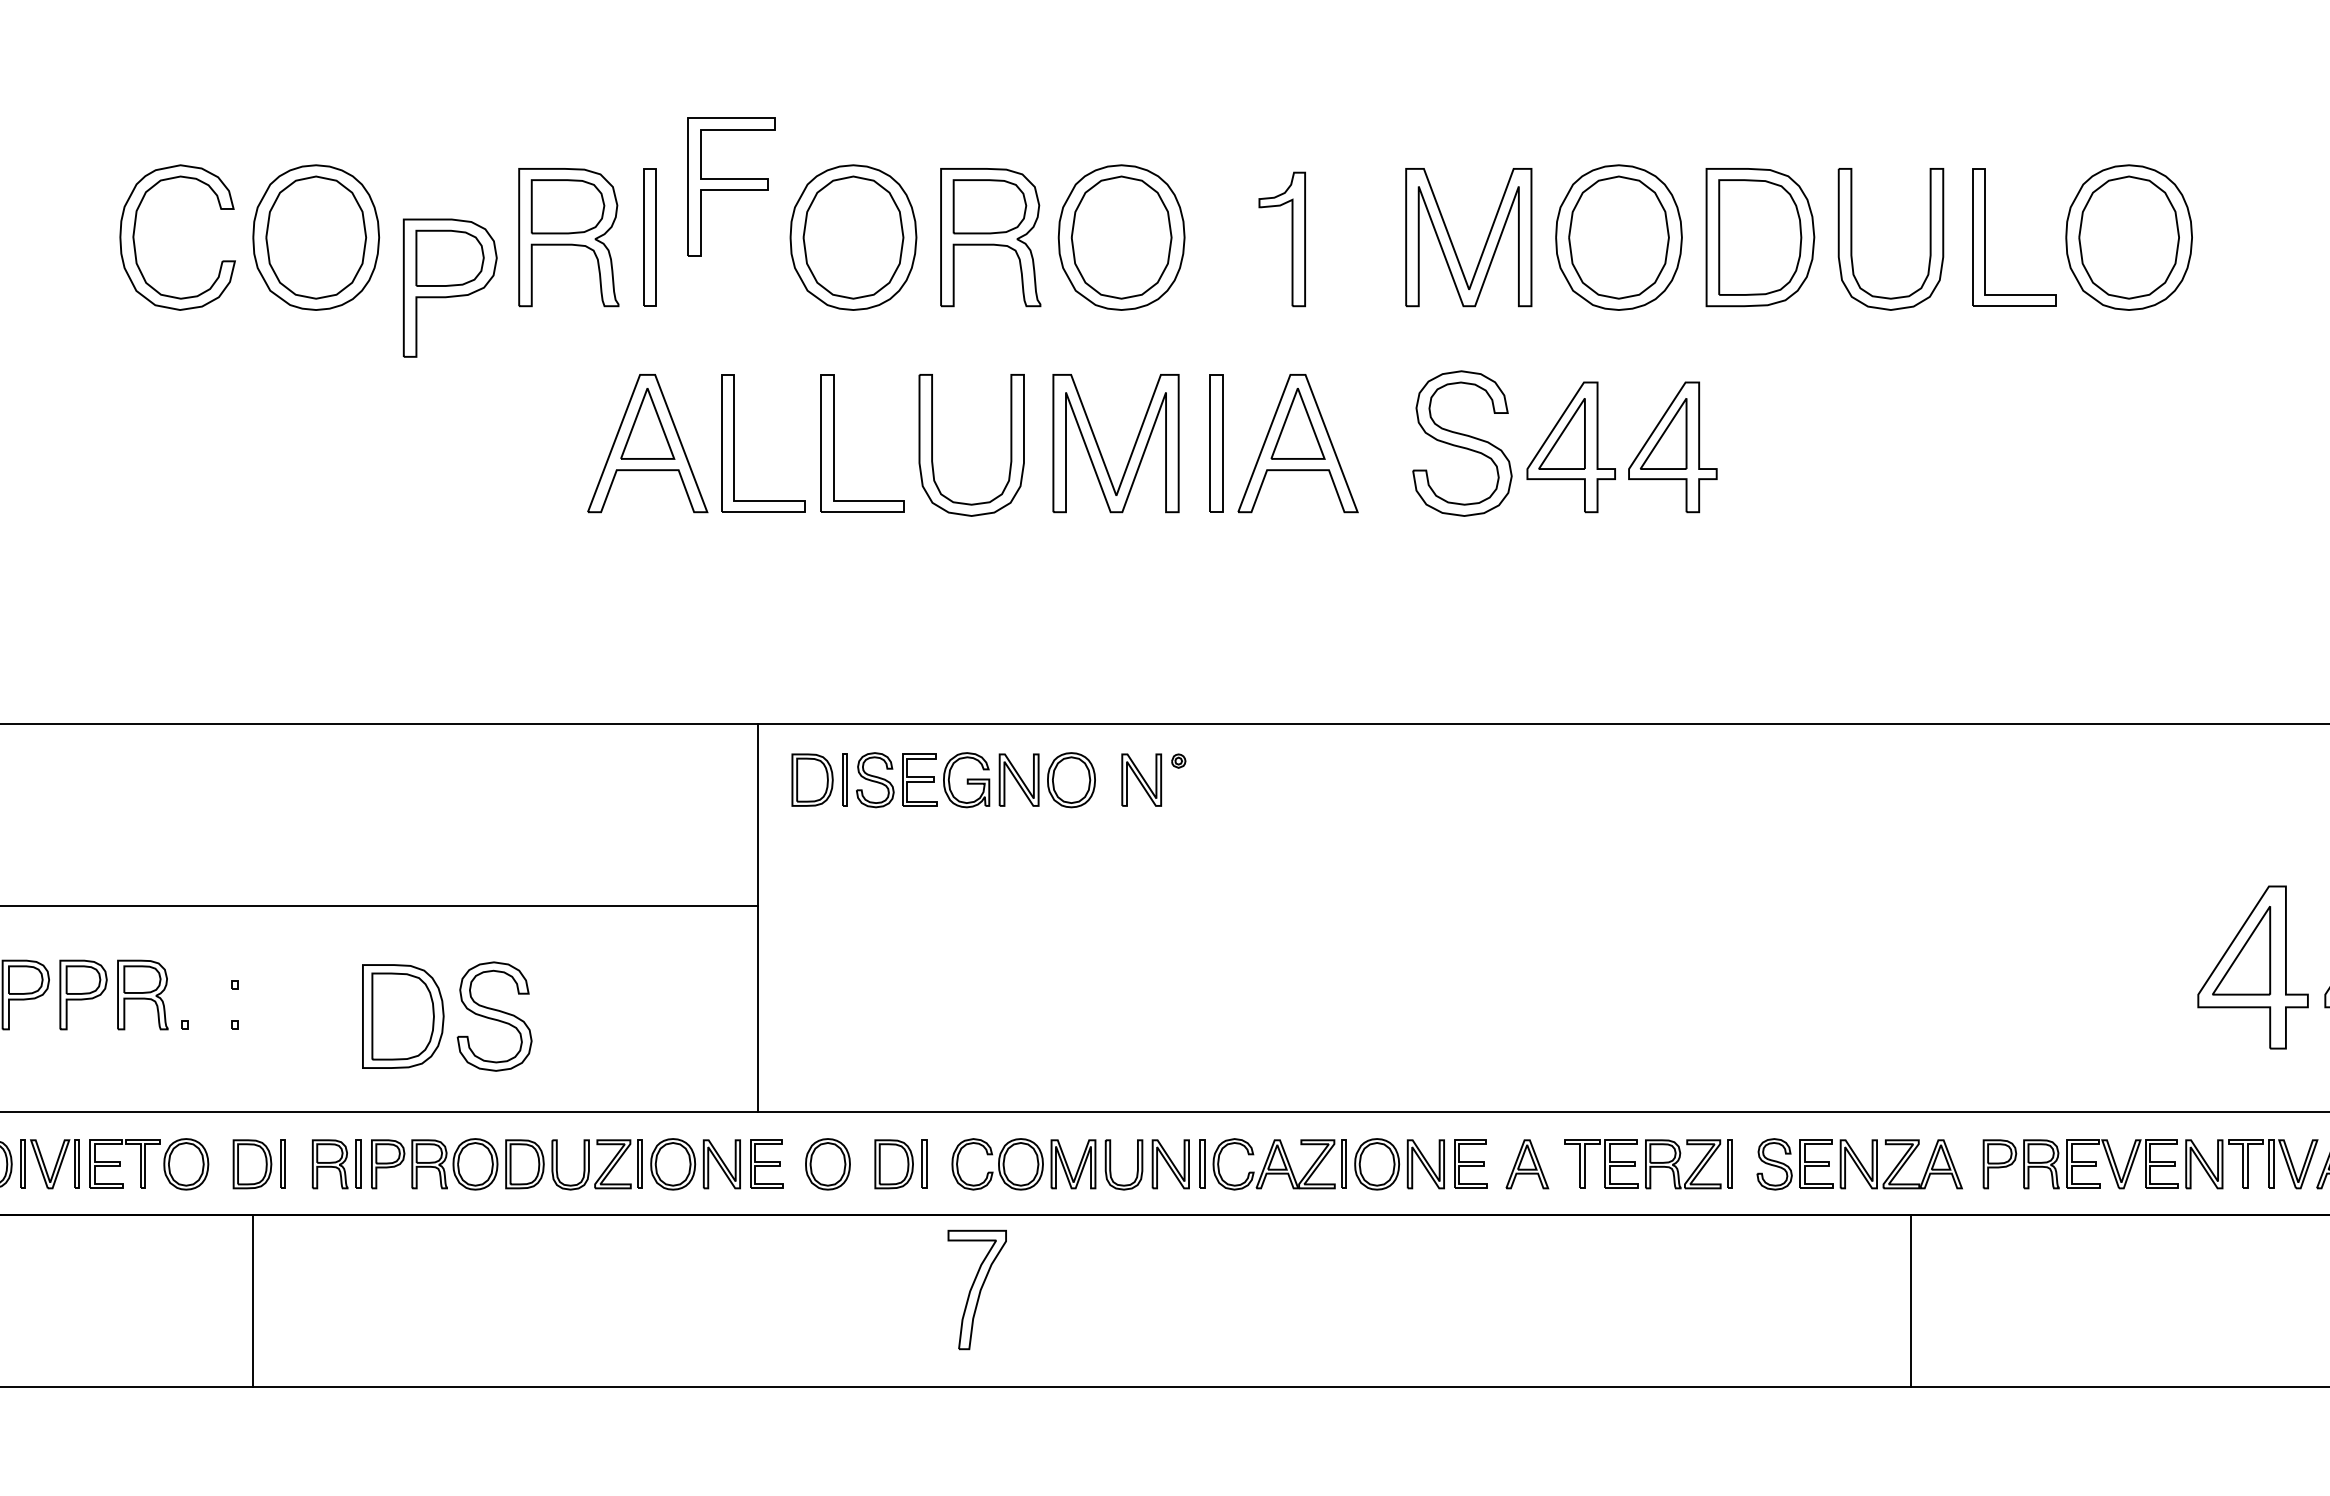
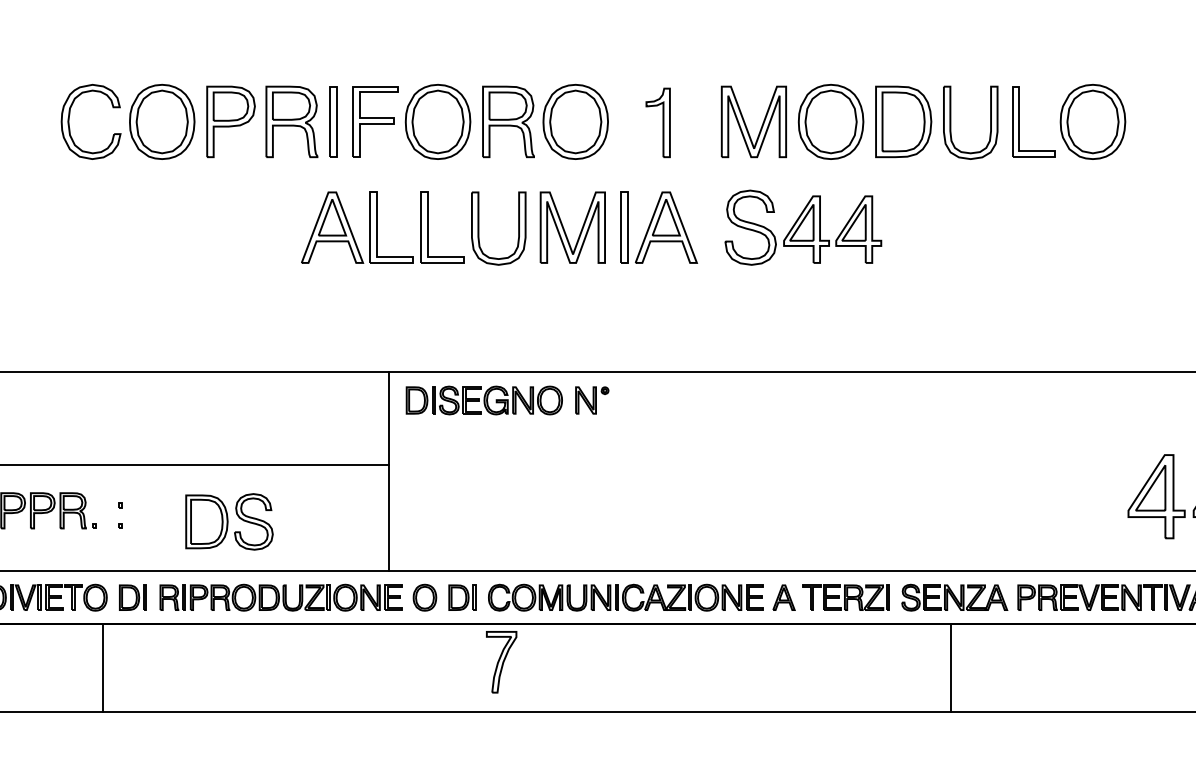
part: (731, 186) -> (375, 121), moved
part: (449, 287) -> (230, 121), moved
line: (252, 1300) -> (102, 667), moved
line: (1910, 1300) -> (950, 667), moved

